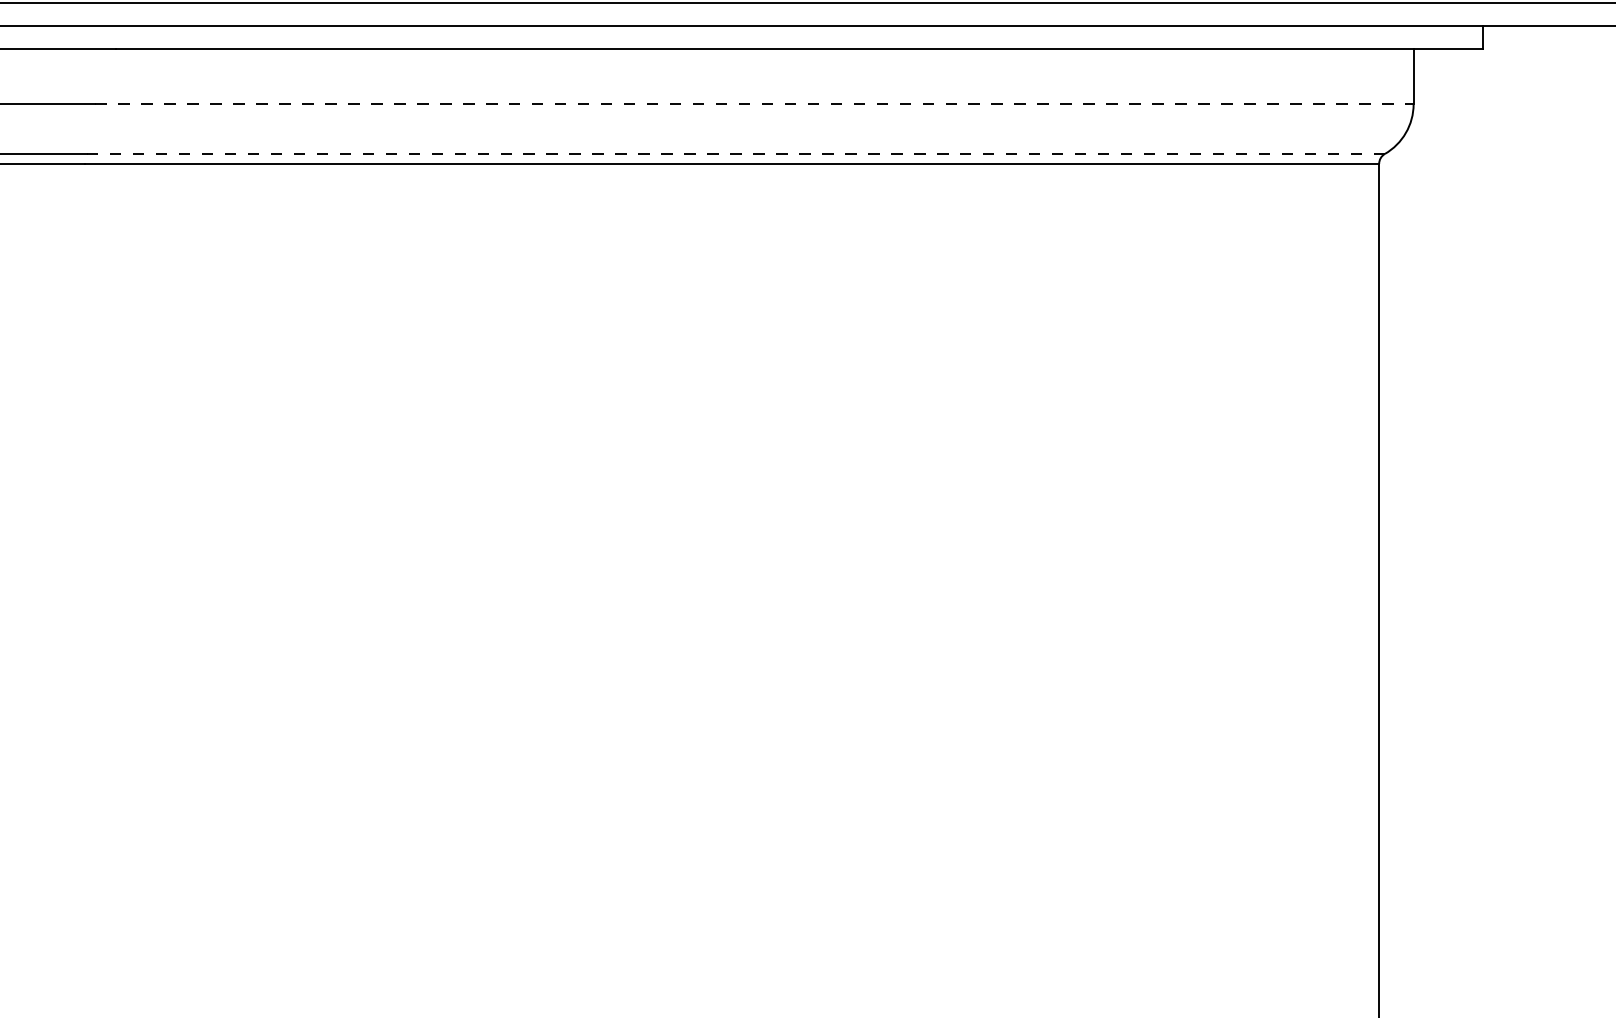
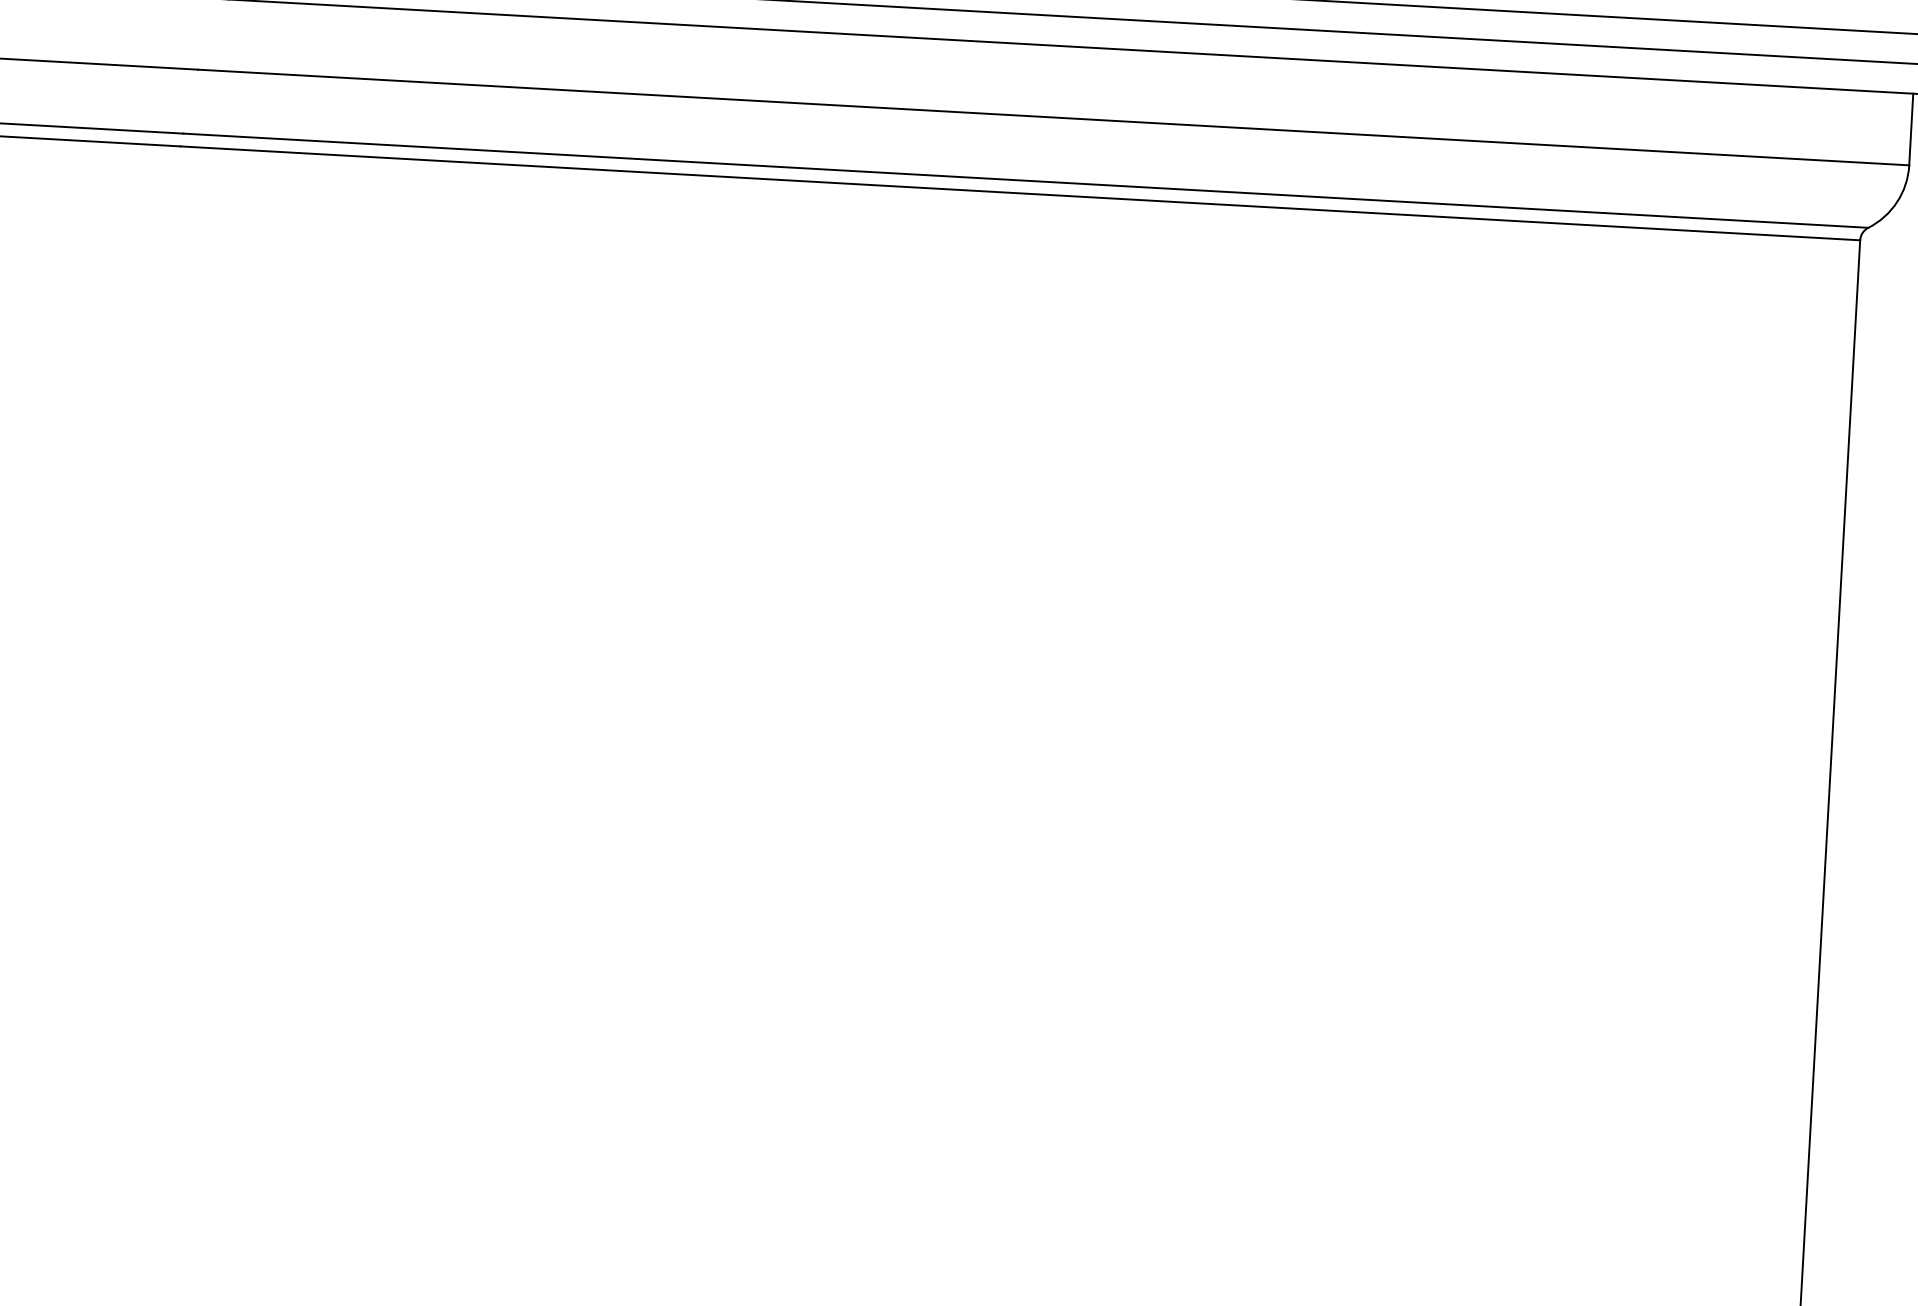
line: (755, 104) -> (1054, 117), dashed -> solid
line: (735, 153) -> (1025, 180), dashed -> solid

